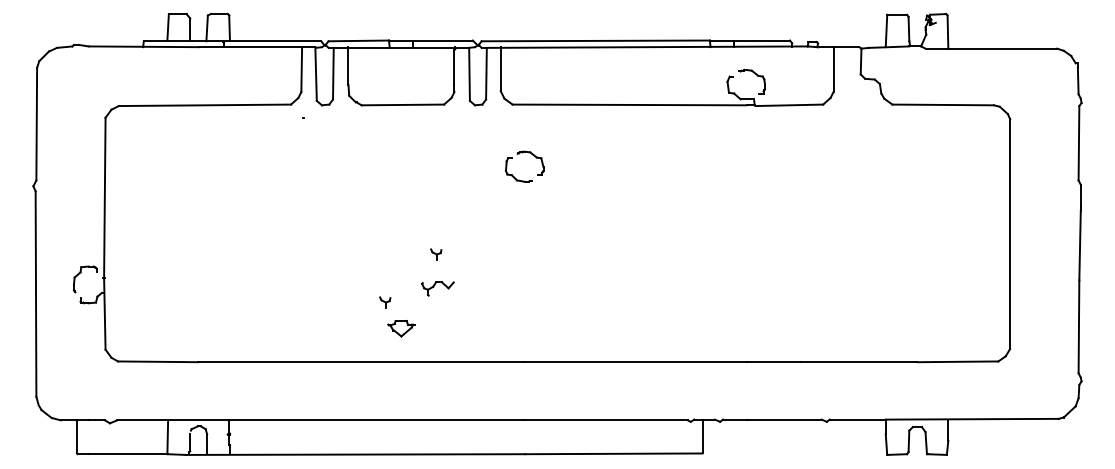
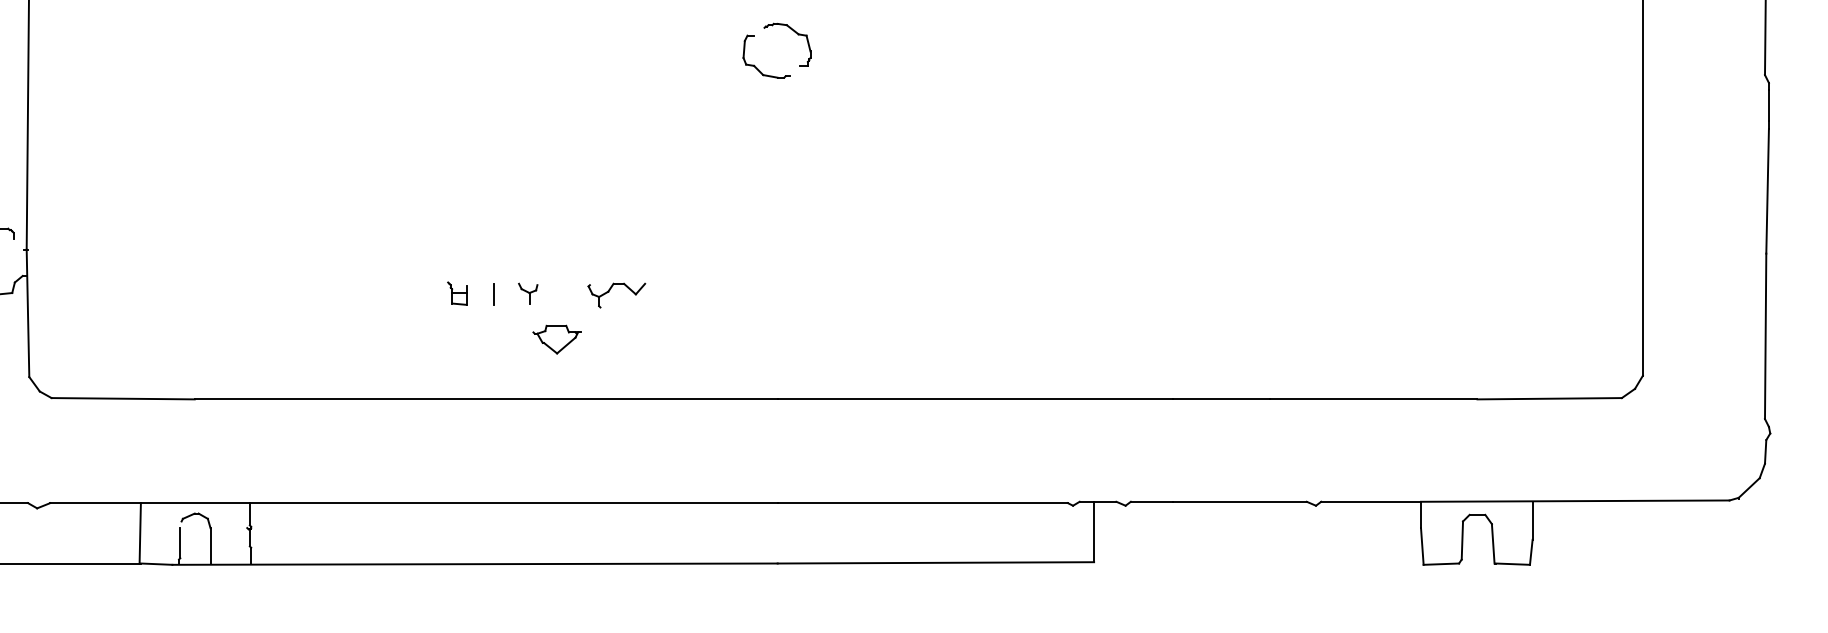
part: (436, 254) -> (619, 207), removed
part: (437, 288) -> (616, 294), moved
part: (345, 302) -> (457, 292), added
line: (365, 302) -> (492, 292), added

